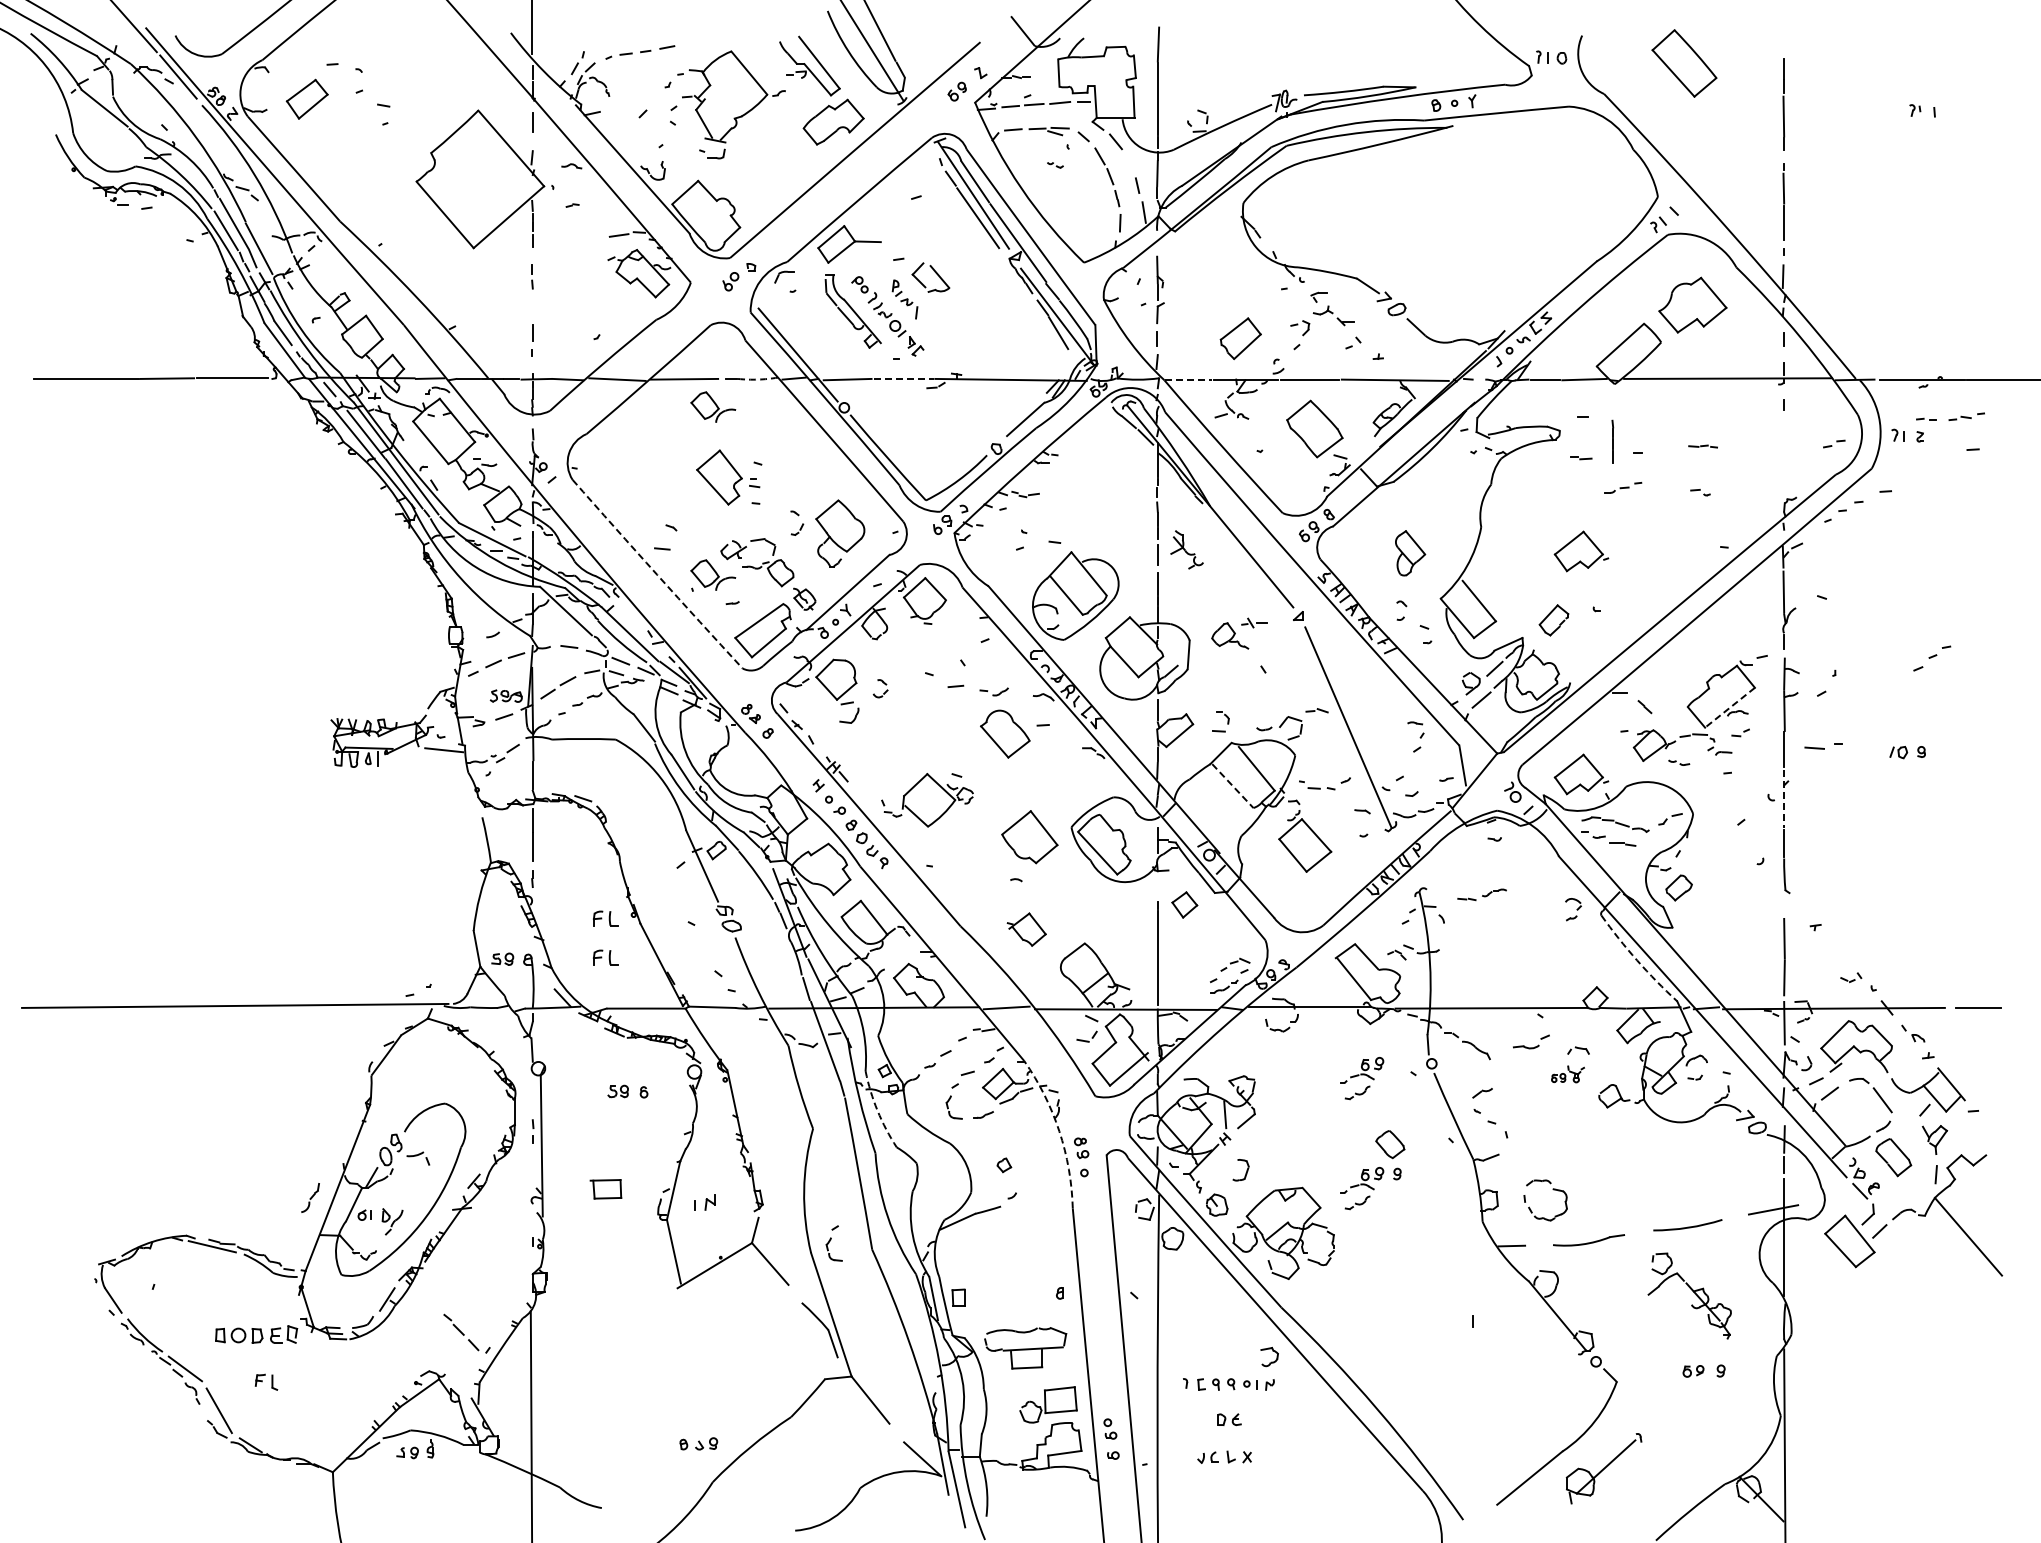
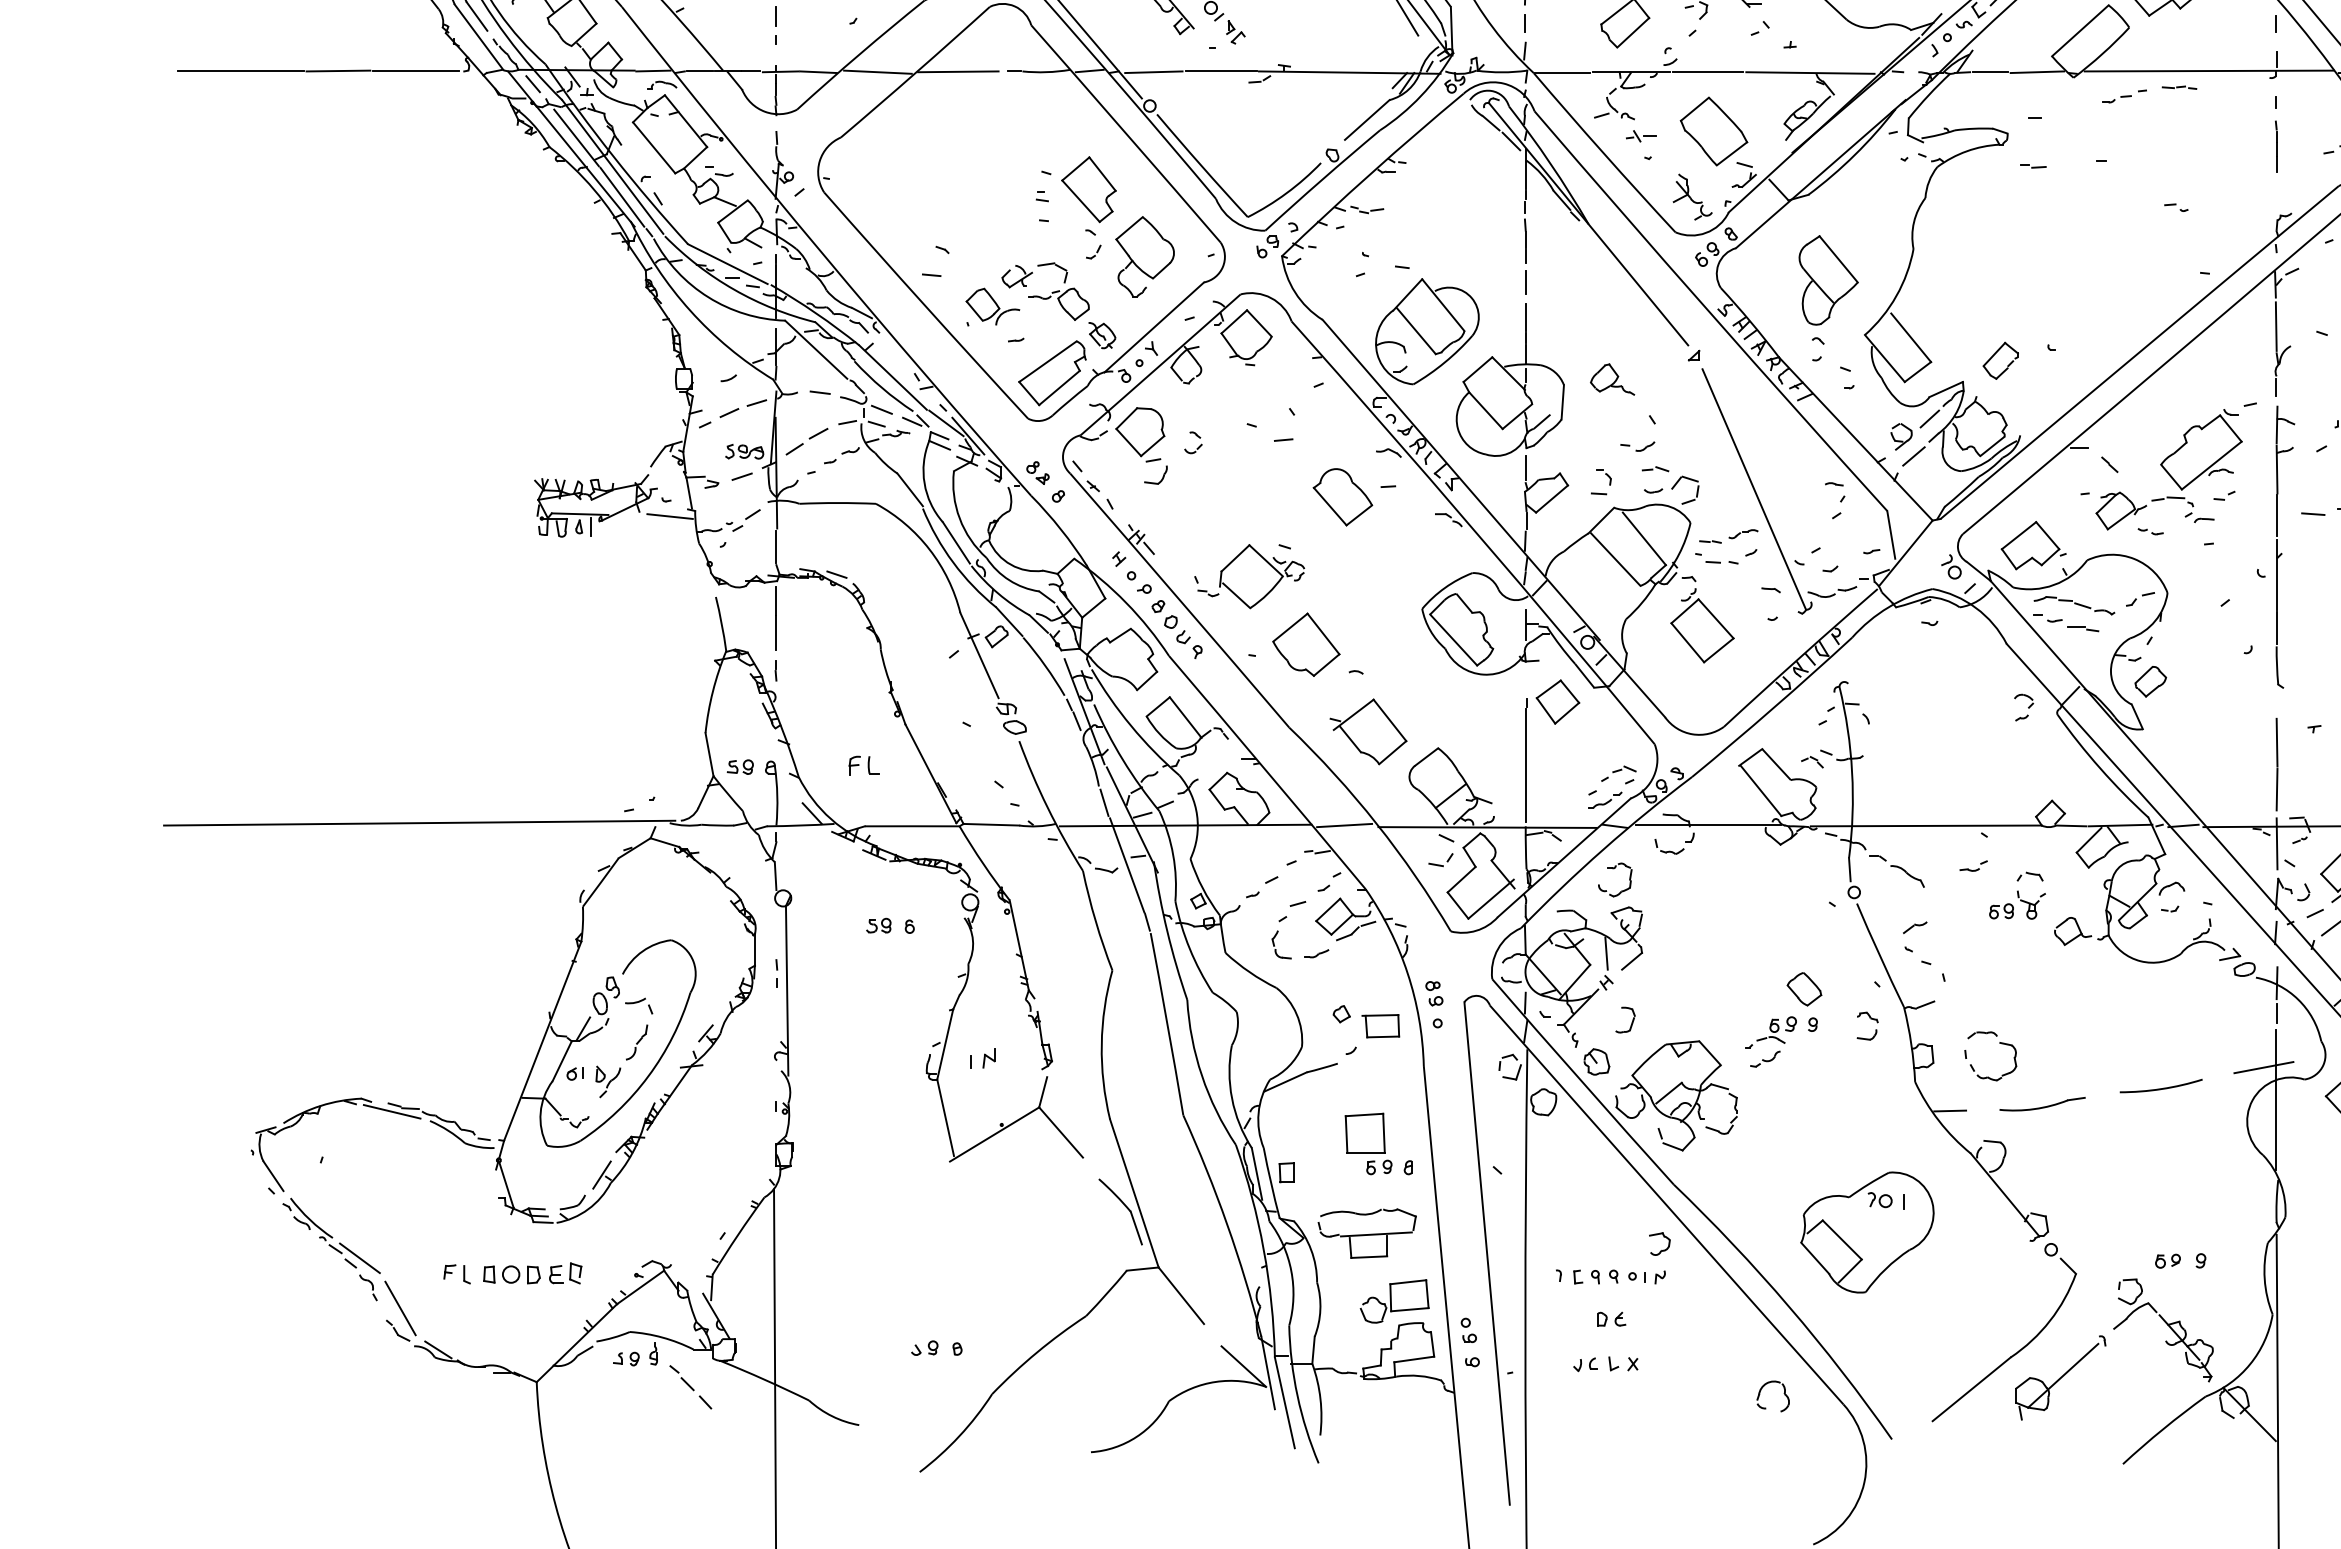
line: (904, 378) -> (1222, 70), dashed -> solid
arc: (758, 379) -> (1047, 72), dashed -> solid
line: (1188, 380) -> (1562, 73), dashed -> solid
part: (713, 406) -> (993, 104), removed
part: (1612, 441) -> (2275, 146), moved
part: (1702, 446) -> (2178, 87), moved
part: (719, 477) -> (1088, 189), moved
part: (1623, 487) -> (2124, 96), moved
part: (1186, 549) -> (1692, 196), moved
part: (1581, 551) -> (2033, 278), removed
part: (1410, 553) -> (1828, 280), size x1.67
arc: (657, 574) -> (925, 305), dashed -> solid
part: (1254, 622) -> (1641, 135), moved
part: (993, 691) -> (1636, 446), moved
line: (1730, 707) -> (2212, 465), dashed -> solid
part: (1316, 710) -> (1654, 468), moved
line: (1233, 786) -> (1616, 560), dashed -> solid
line: (1784, 799) -> (2277, 575), dashed -> solid
part: (1029, 837) -> (1305, 645), moved
part: (1481, 894) -> (1727, 536), moved
part: (1184, 904) -> (1557, 701), size x1.43
part: (605, 918) -> (863, 718), removed
part: (1026, 929) -> (1368, 731), size x1.67
arc: (1637, 960) -> (2100, 768), dashed -> solid
part: (1531, 1041) -> (1973, 865), size x0.62
part: (1232, 1044) -> (1615, 869), added
part: (1567, 1074) -> (2016, 905), size x1.43
part: (1362, 1078) -> (1771, 910), removed
arc: (877, 1110) -> (1189, 948), dashed -> solid
arc: (1059, 1131) -> (1407, 973), dashed -> solid
part: (1445, 1169) -> (1870, 1019), added
part: (605, 1189) -> (1380, 1026), moved
part: (310, 1197) -> (636, 1041), moved
part: (833, 1243) -> (1136, 1107), removed
part: (1026, 1273) -> (1368, 1143), added
part: (1689, 1295) -> (2163, 1329), moved
part: (461, 1332) -> (690, 1387), moved
part: (256, 1334) -> (532, 1273), moved
part: (1442, 1347) -> (1867, 1232), added
part: (706, 1443) -> (924, 1347), moved
part: (1373, 1483) -> (1784, 1395), added

